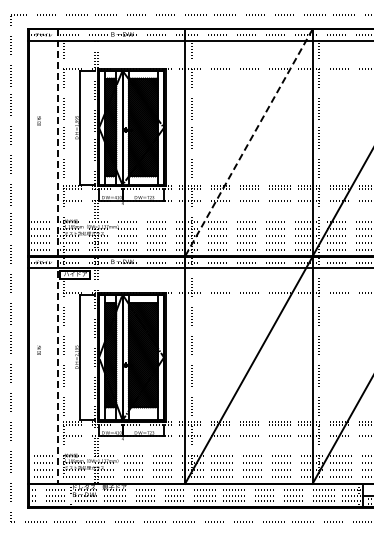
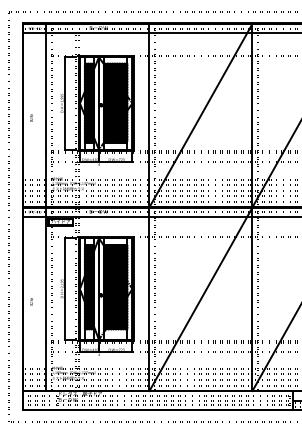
text: (38, 120) -> (31, 117), moved
line: (248, 143) -> (200, 116), dashed -> solid
line: (57, 256) -> (46, 207), dashed -> solid
text: (38, 349) -> (31, 301), moved

